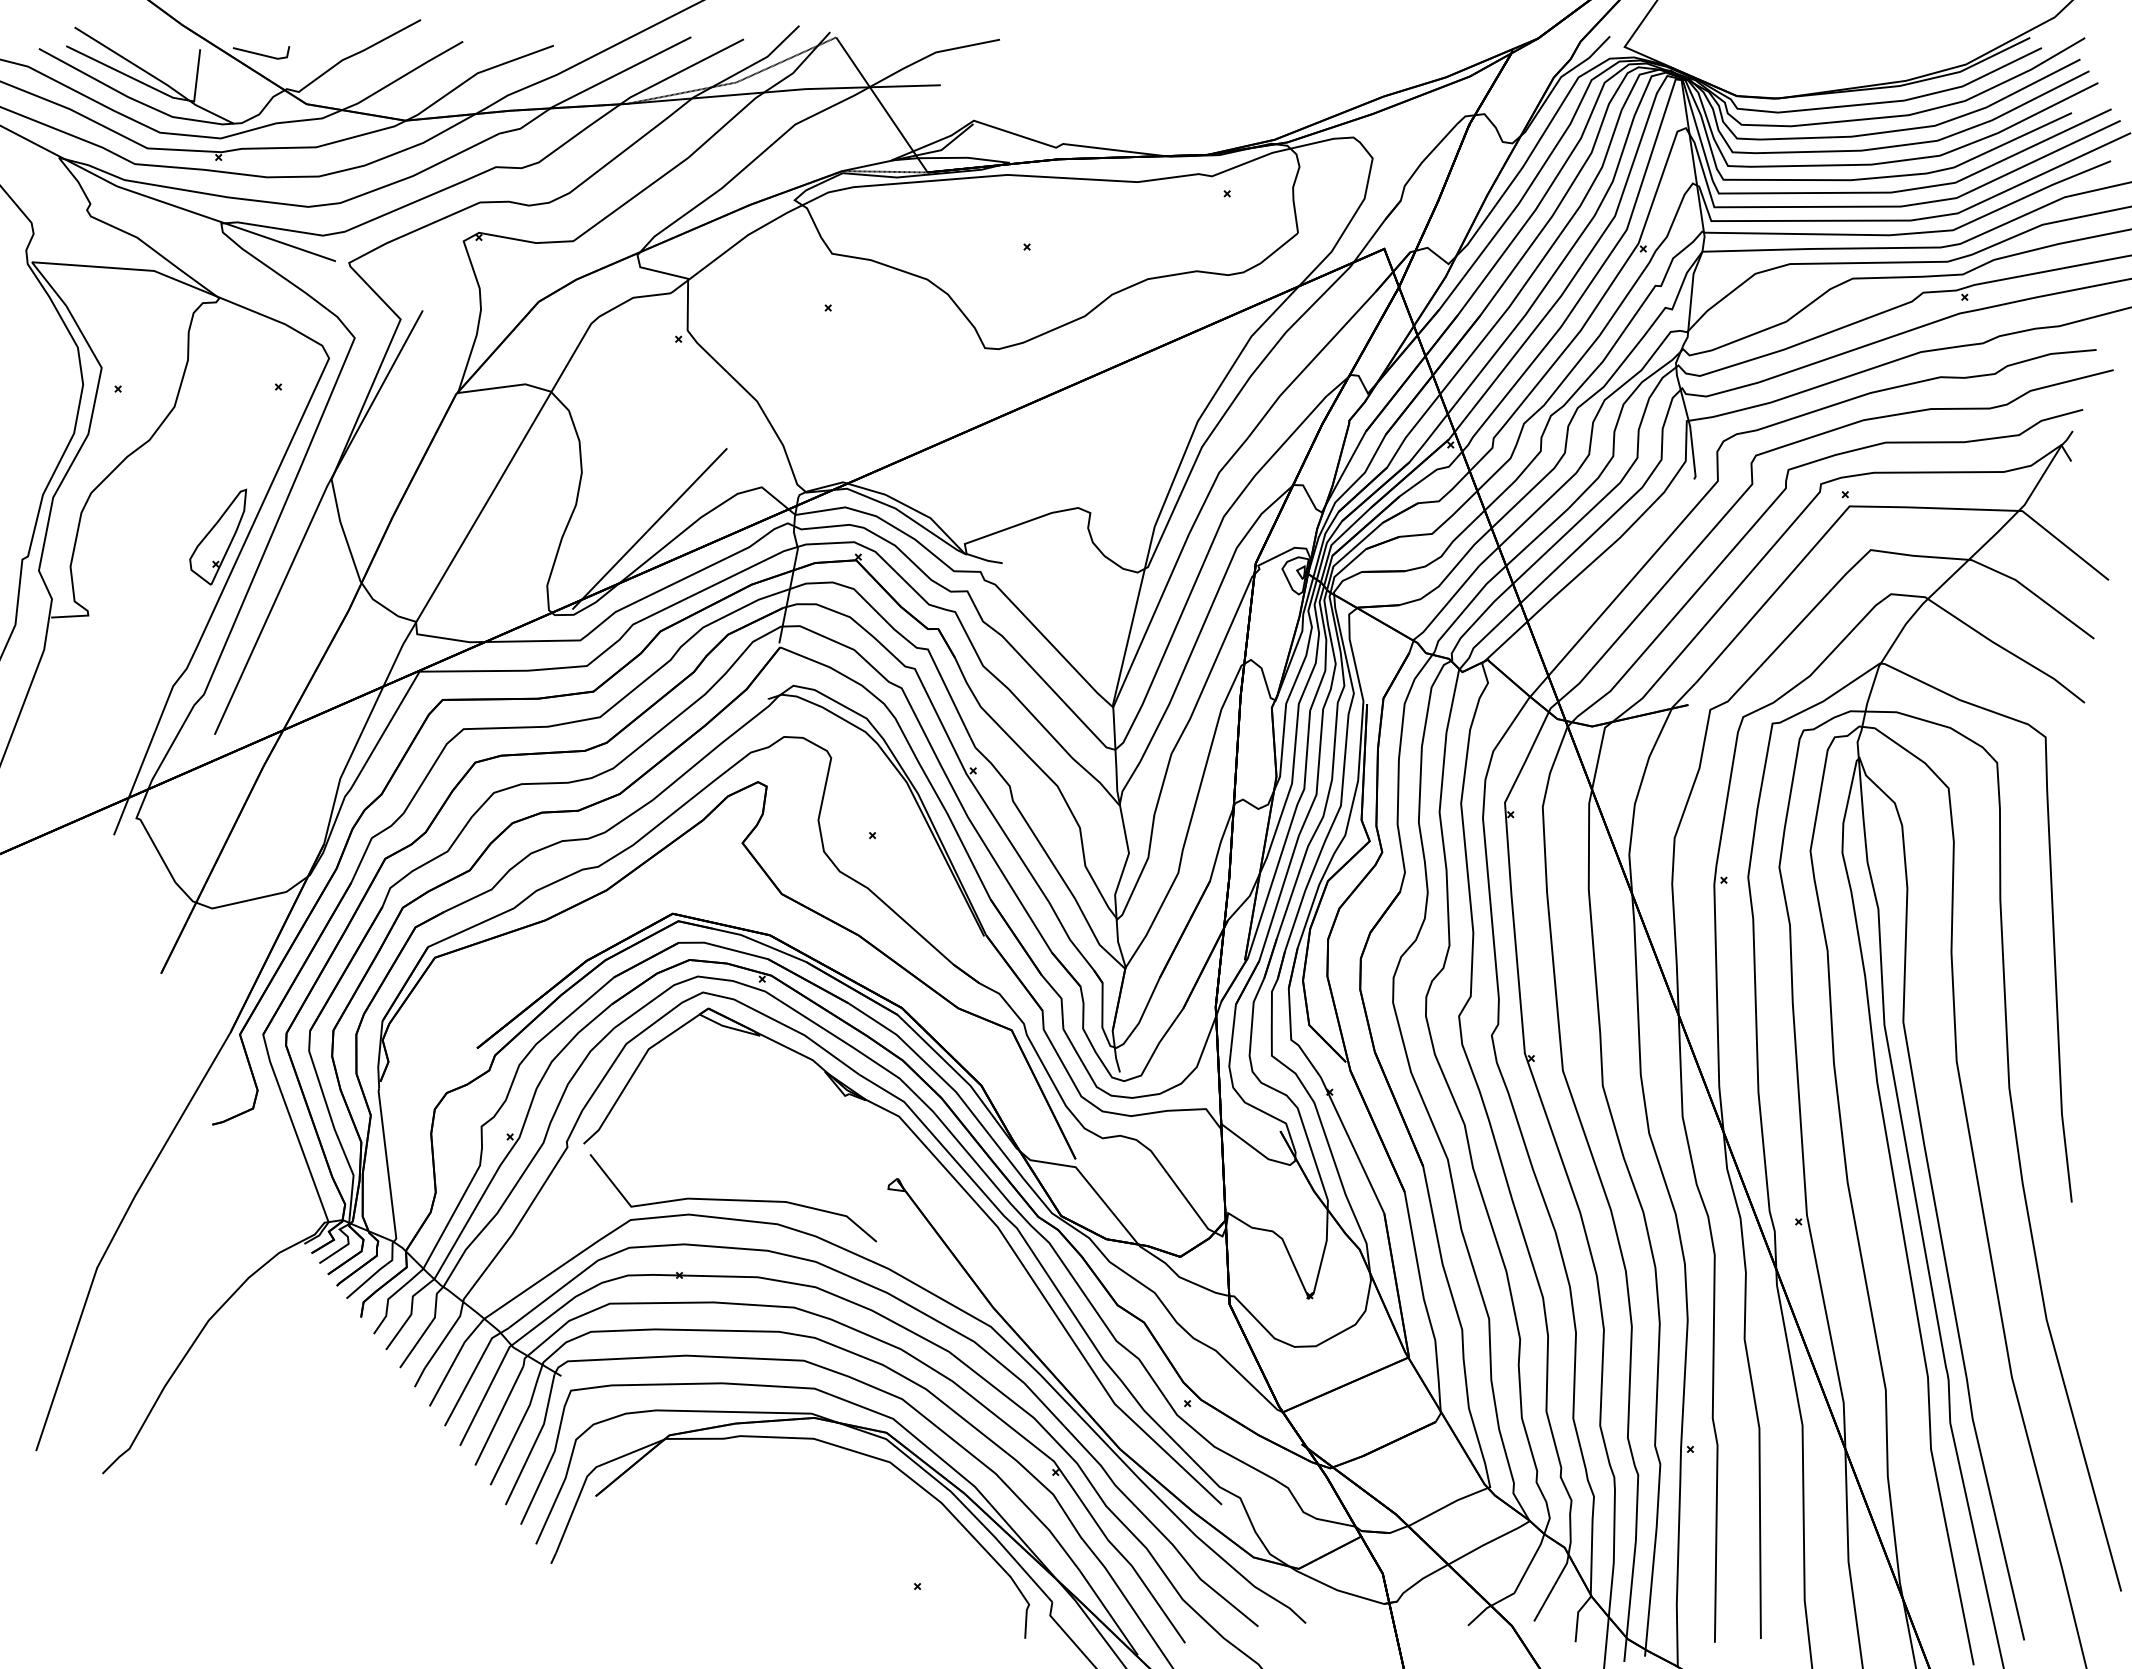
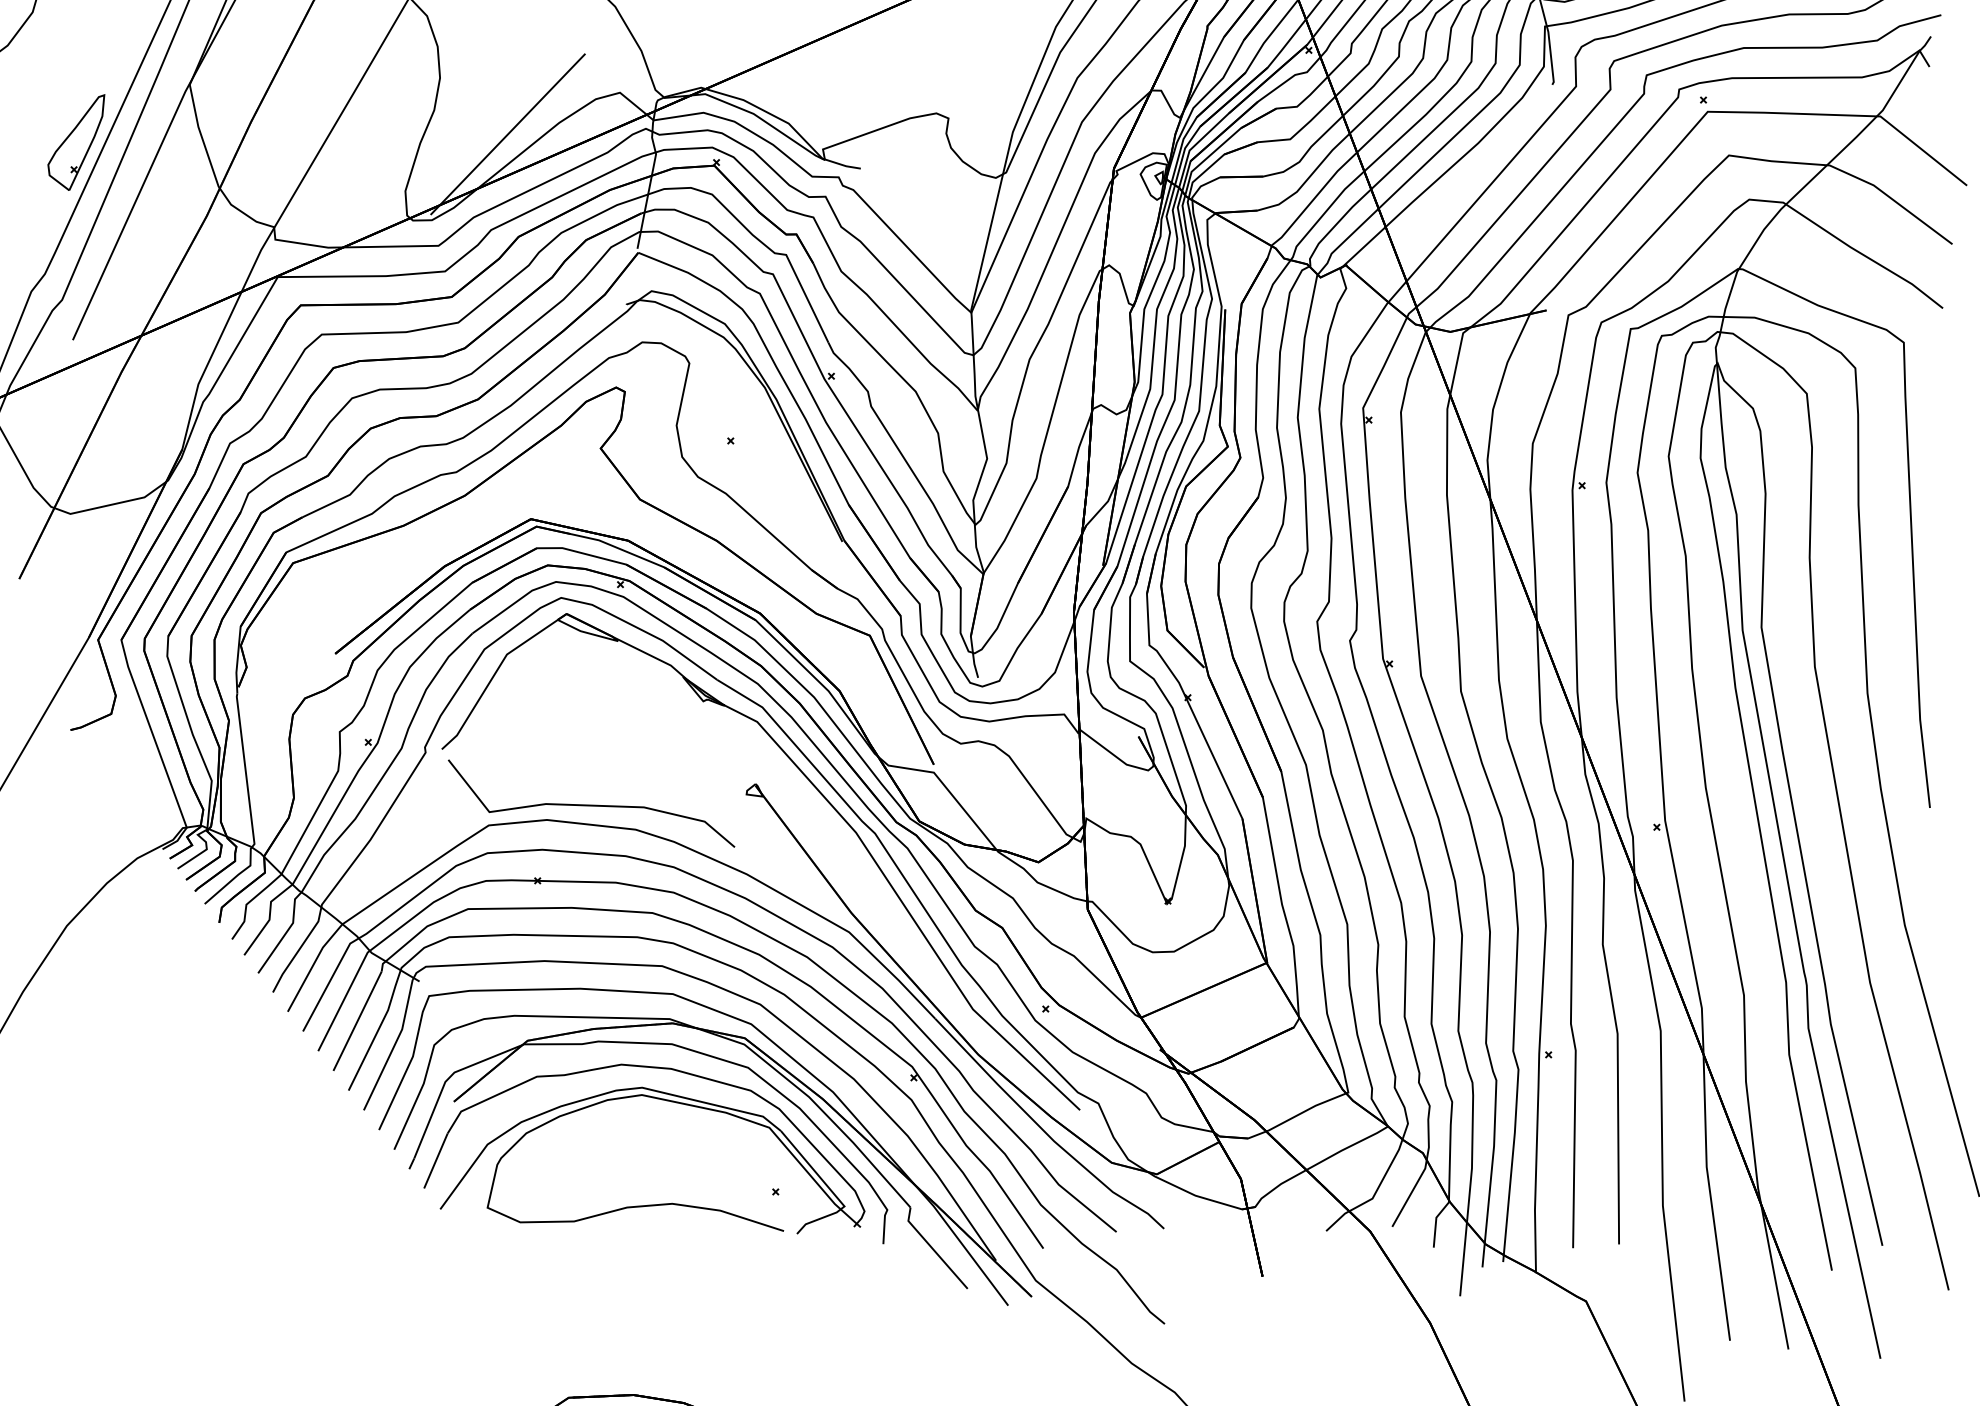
part: (796, 1493) -> (654, 1098), added

